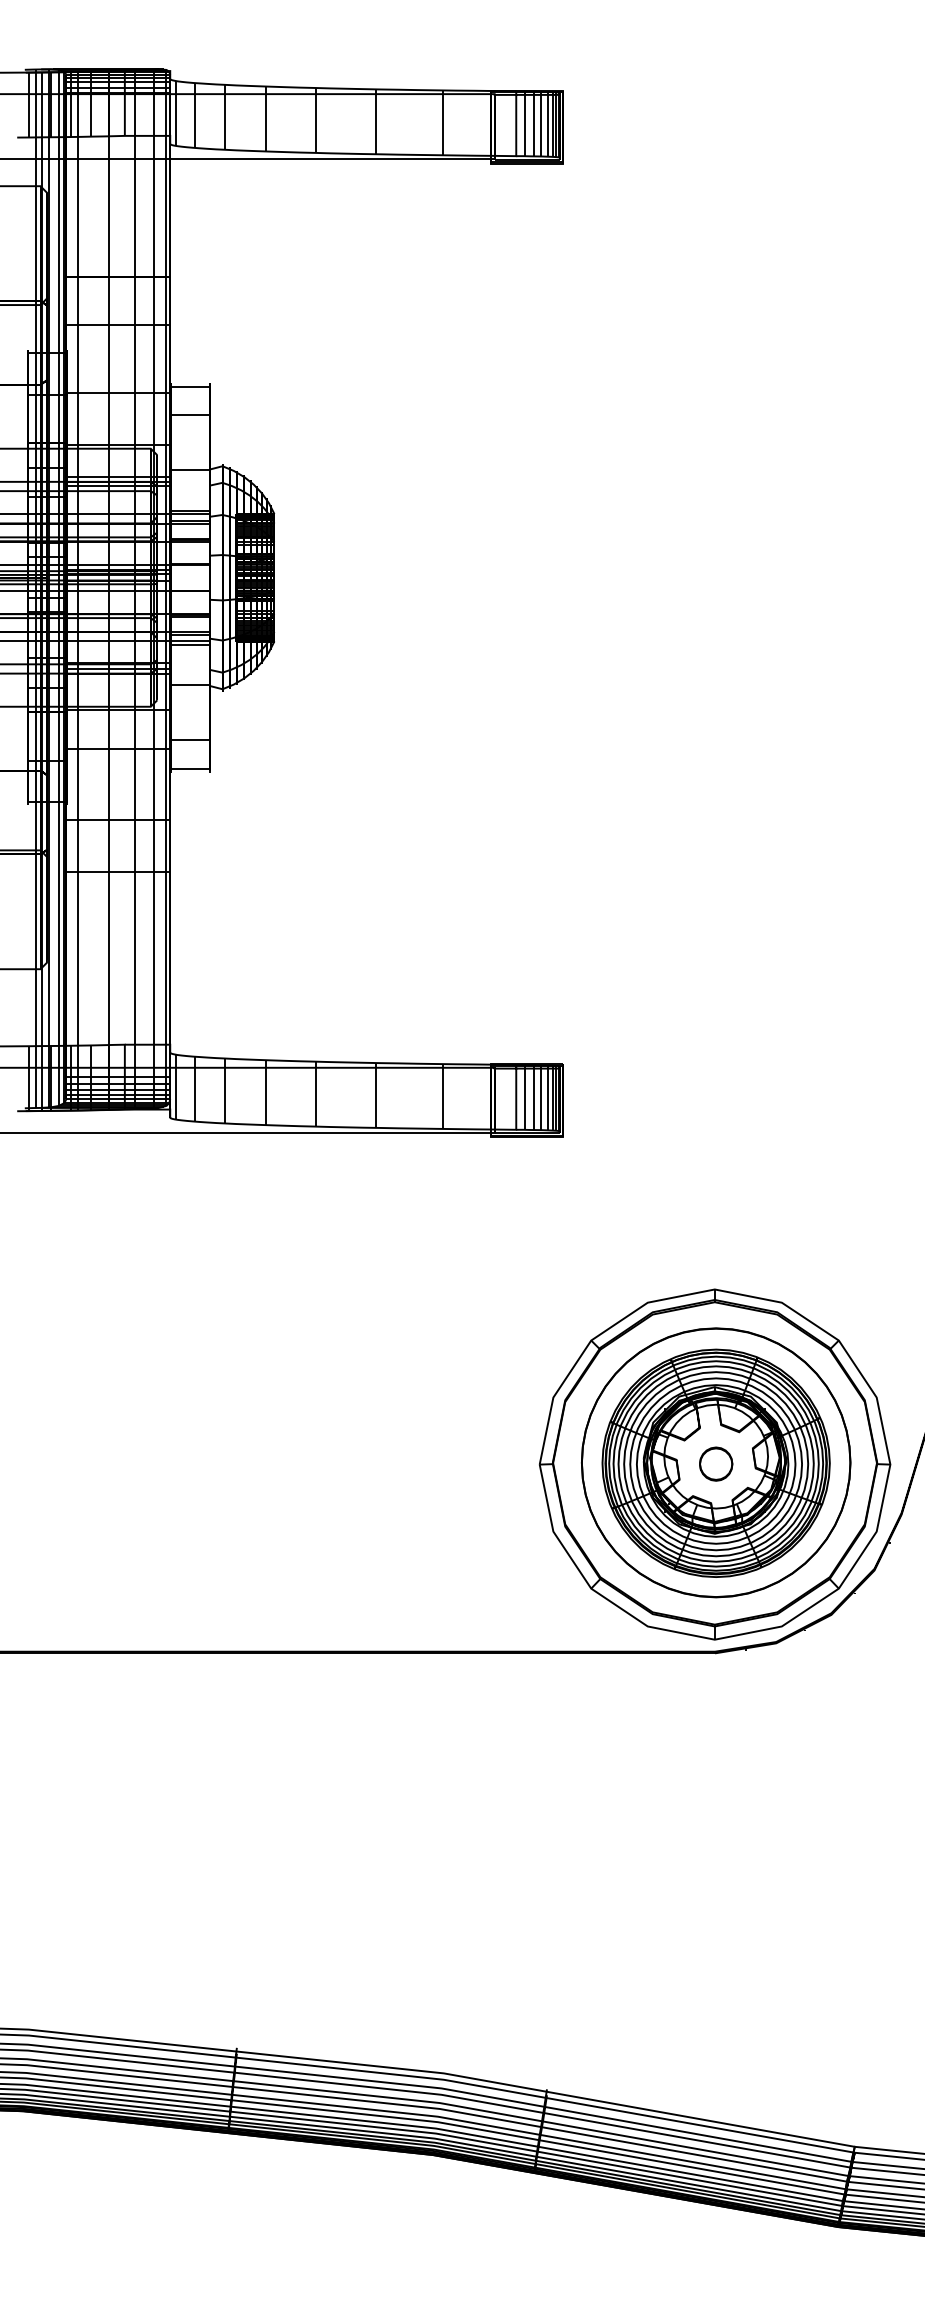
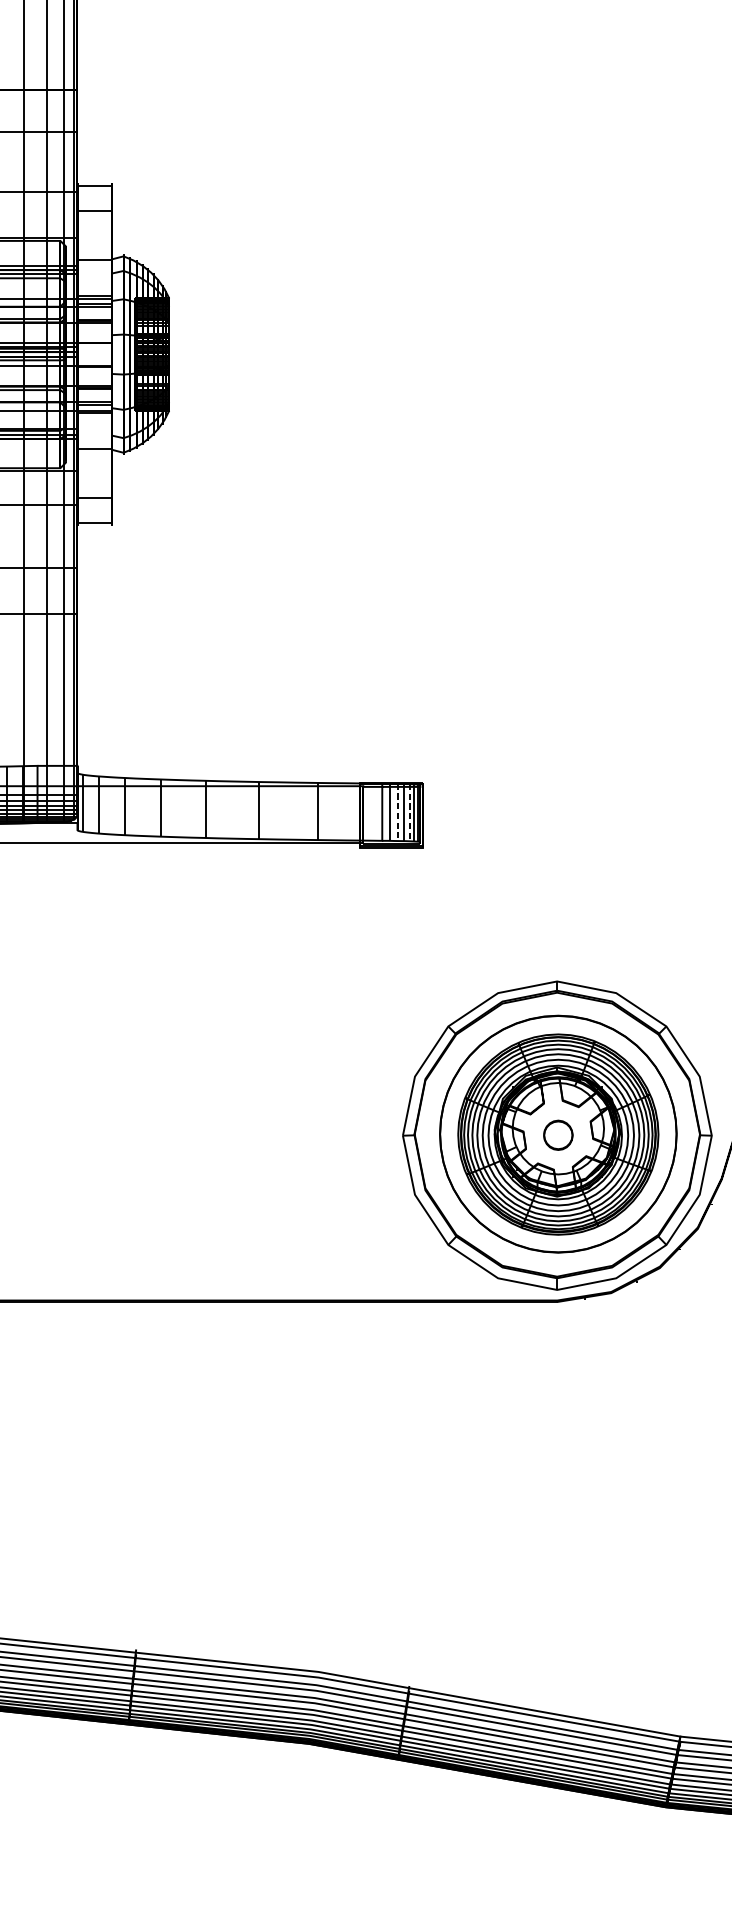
line: (533, 1098) -> (397, 813), solid -> dashed
line: (547, 1098) -> (409, 813), solid -> dashed

